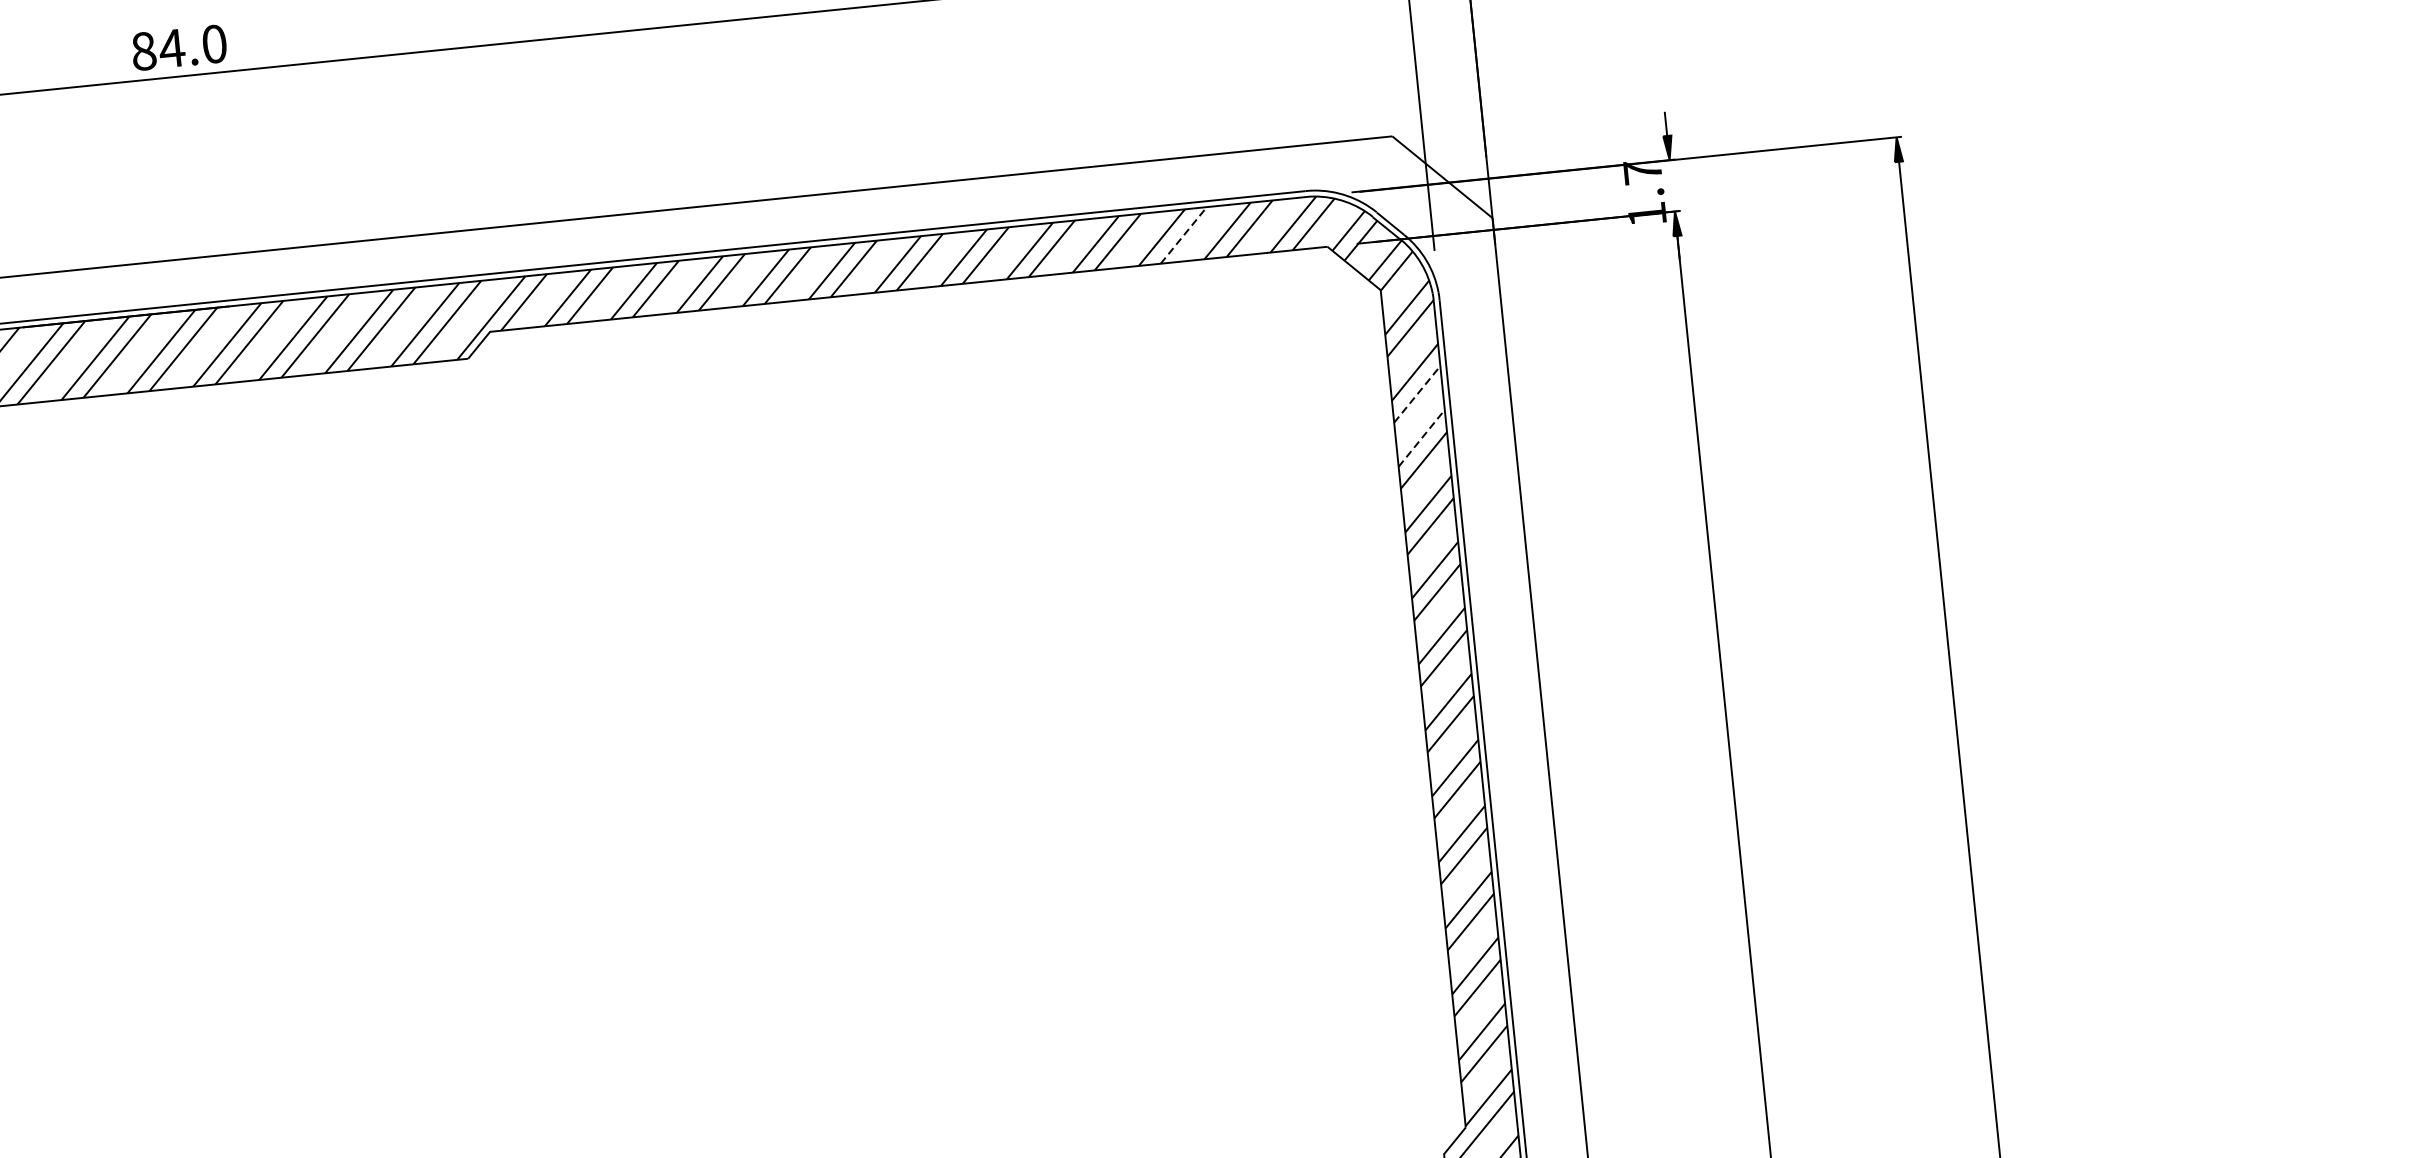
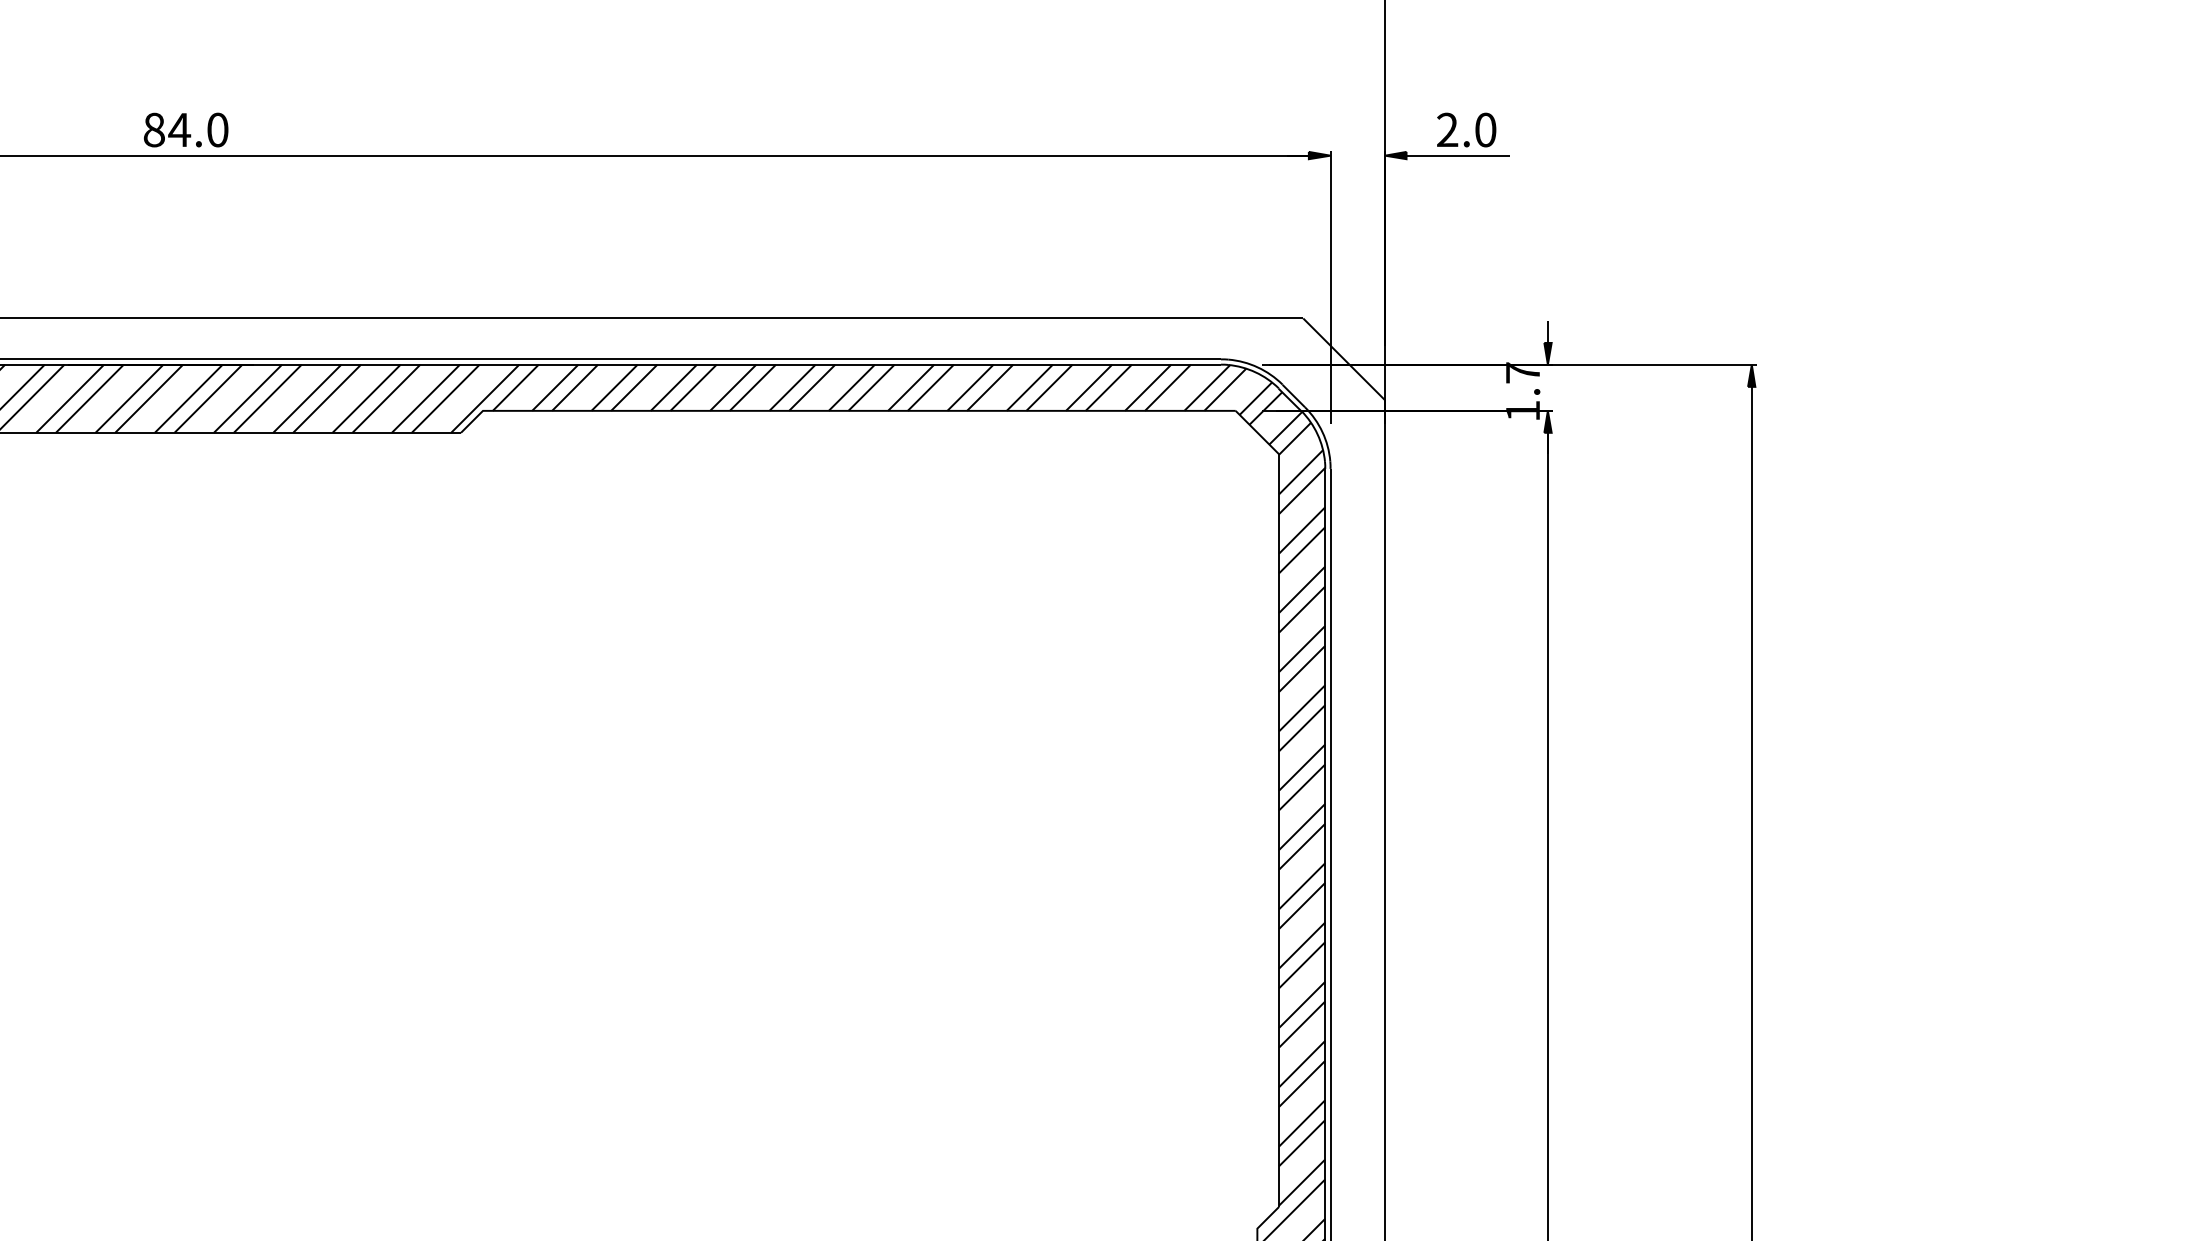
text: (178, 47) -> (185, 129), moved
line: (1183, 235) -> (1108, 387), dashed -> solid
line: (1417, 394) -> (1302, 550), dashed -> solid
line: (1422, 437) -> (1302, 589), dashed -> solid

